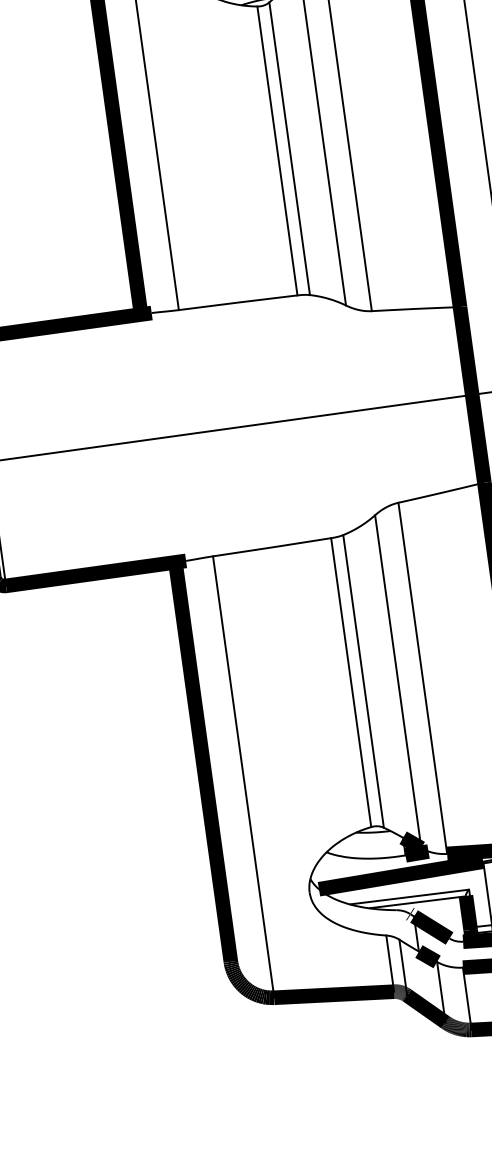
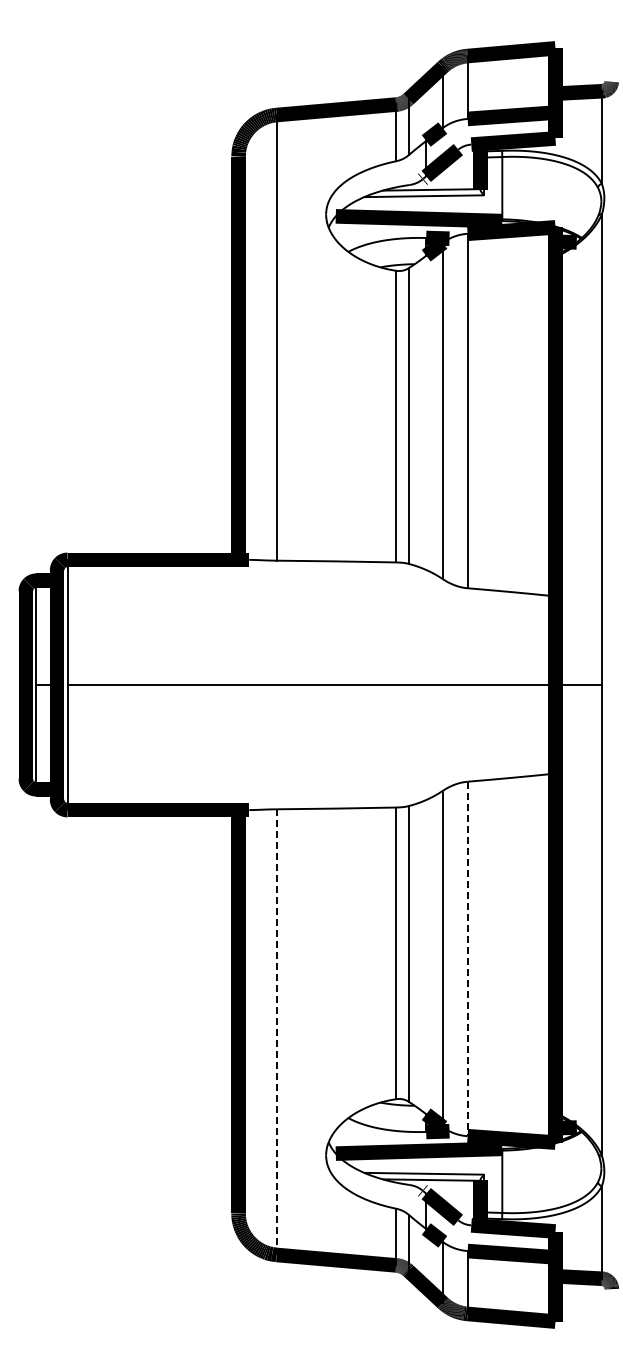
line: (422, 678) -> (467, 959), solid -> dashed
line: (243, 777) -> (276, 1032), solid -> dashed

